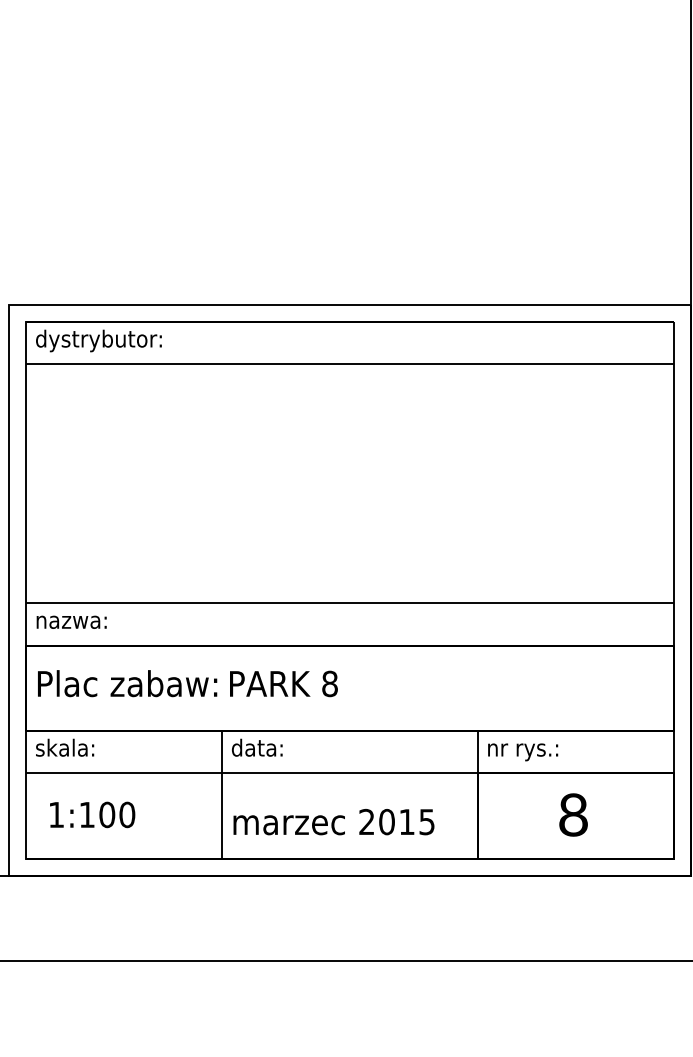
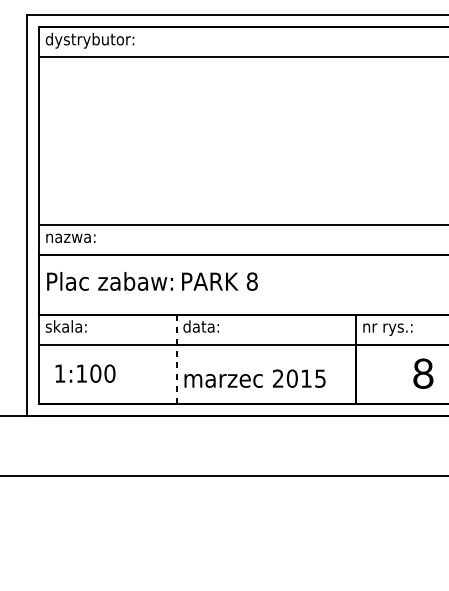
line: (222, 794) -> (176, 359), solid -> dashed

